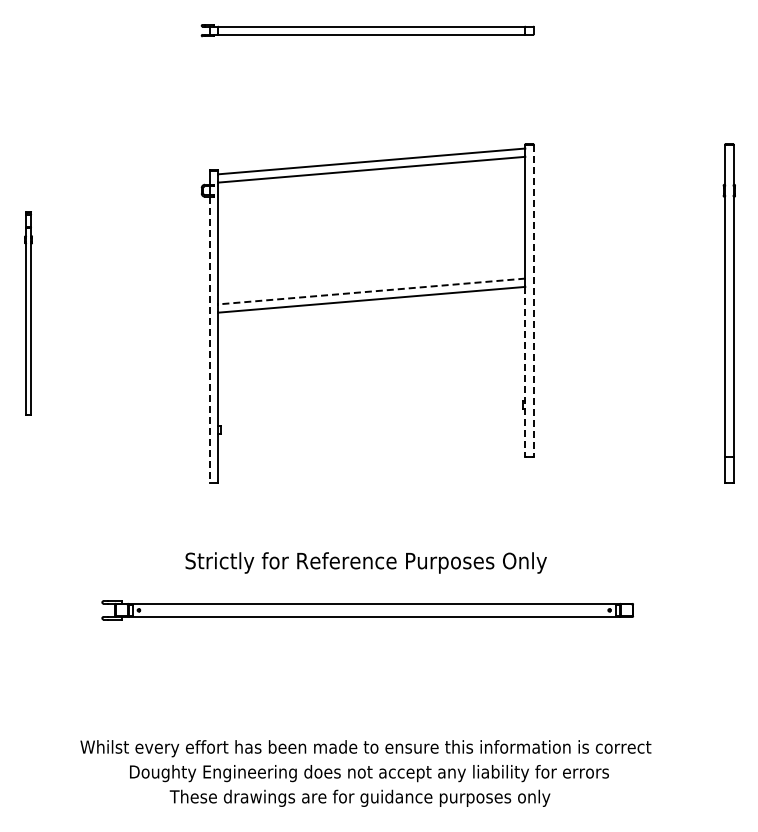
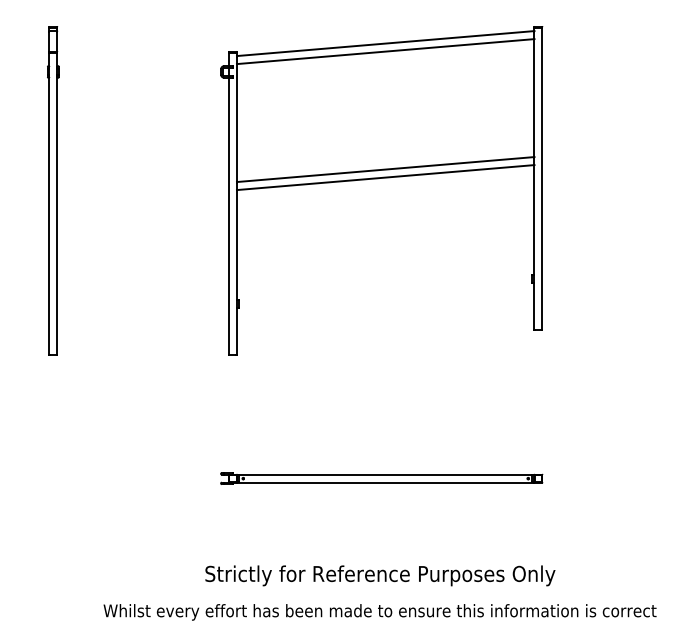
line: (371, 291) -> (385, 169), dashed -> solid
line: (533, 301) -> (542, 179), dashed -> solid
part: (28, 313) -> (53, 190), size x1.67
line: (209, 340) -> (228, 217), dashed -> solid
line: (525, 372) -> (534, 248), dashed -> solid
text: (365, 562) -> (379, 575), moved
part: (367, 610) -> (381, 478), size x0.62

